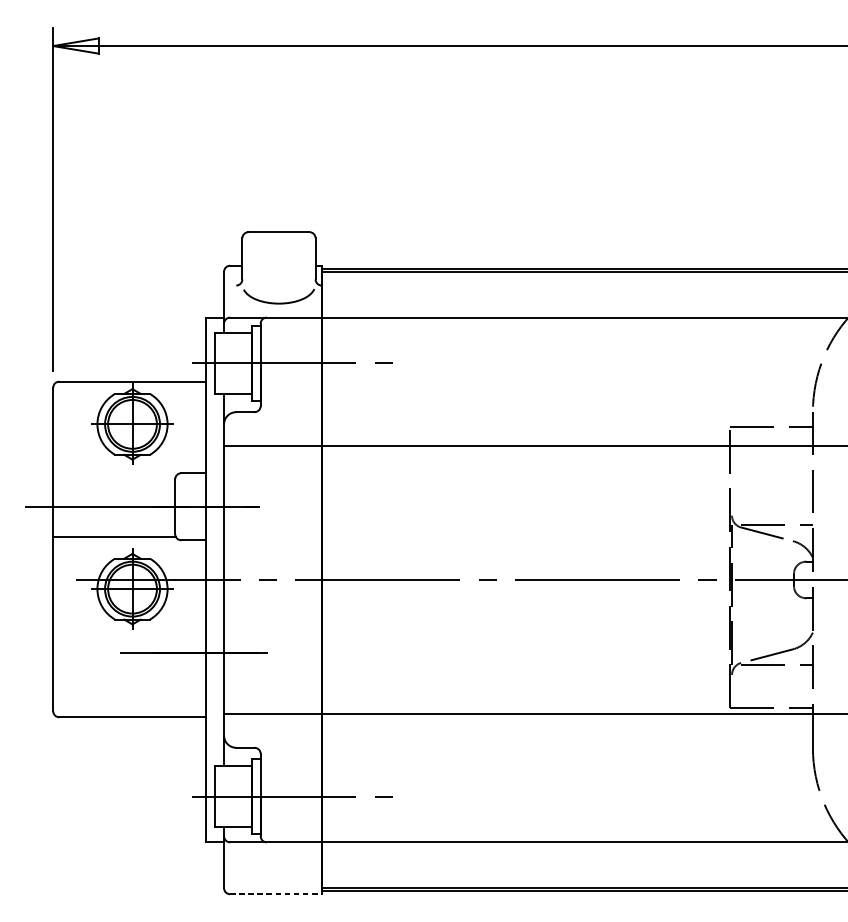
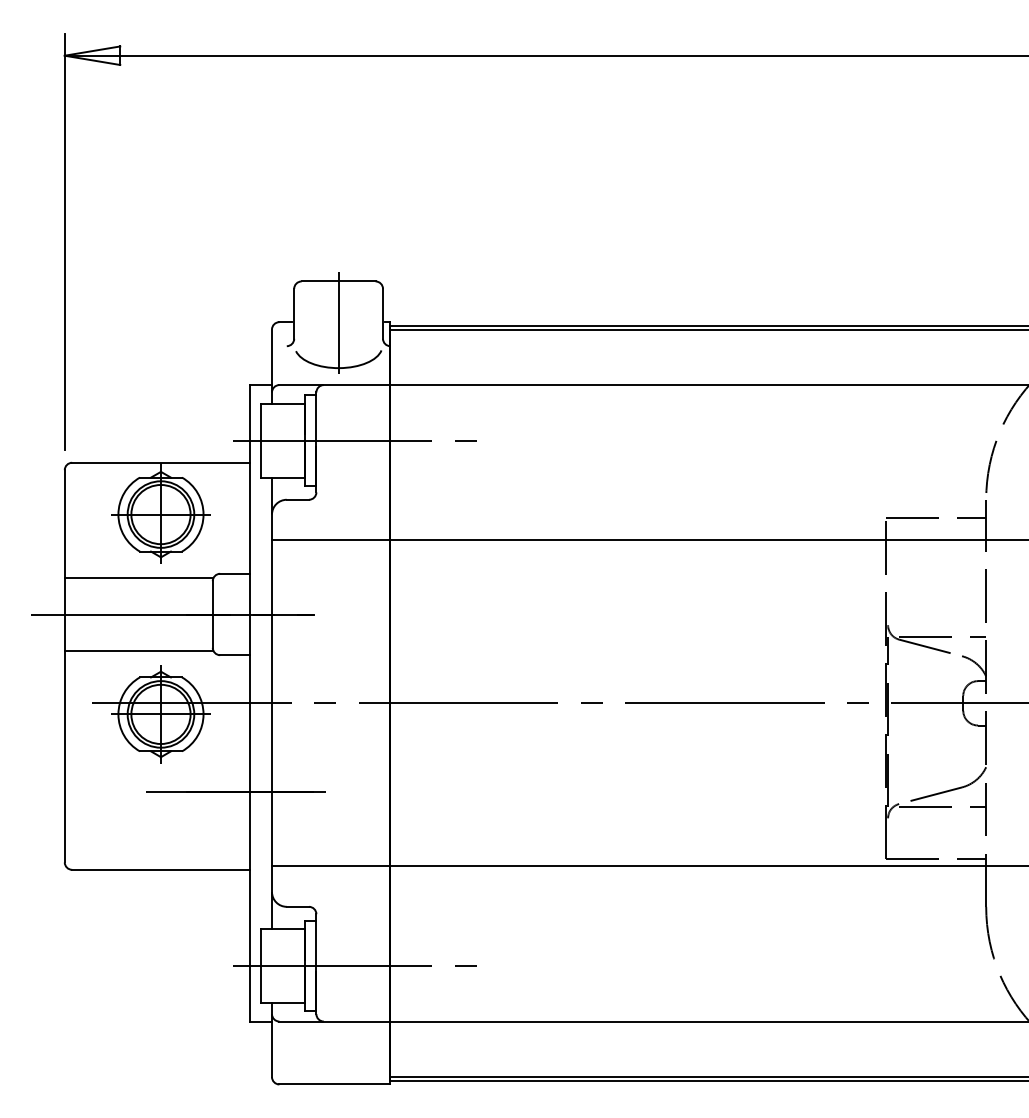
line: (278, 266) -> (338, 322), added
line: (113, 477) -> (138, 578), added
line: (275, 894) -> (334, 1084), dashed -> solid

